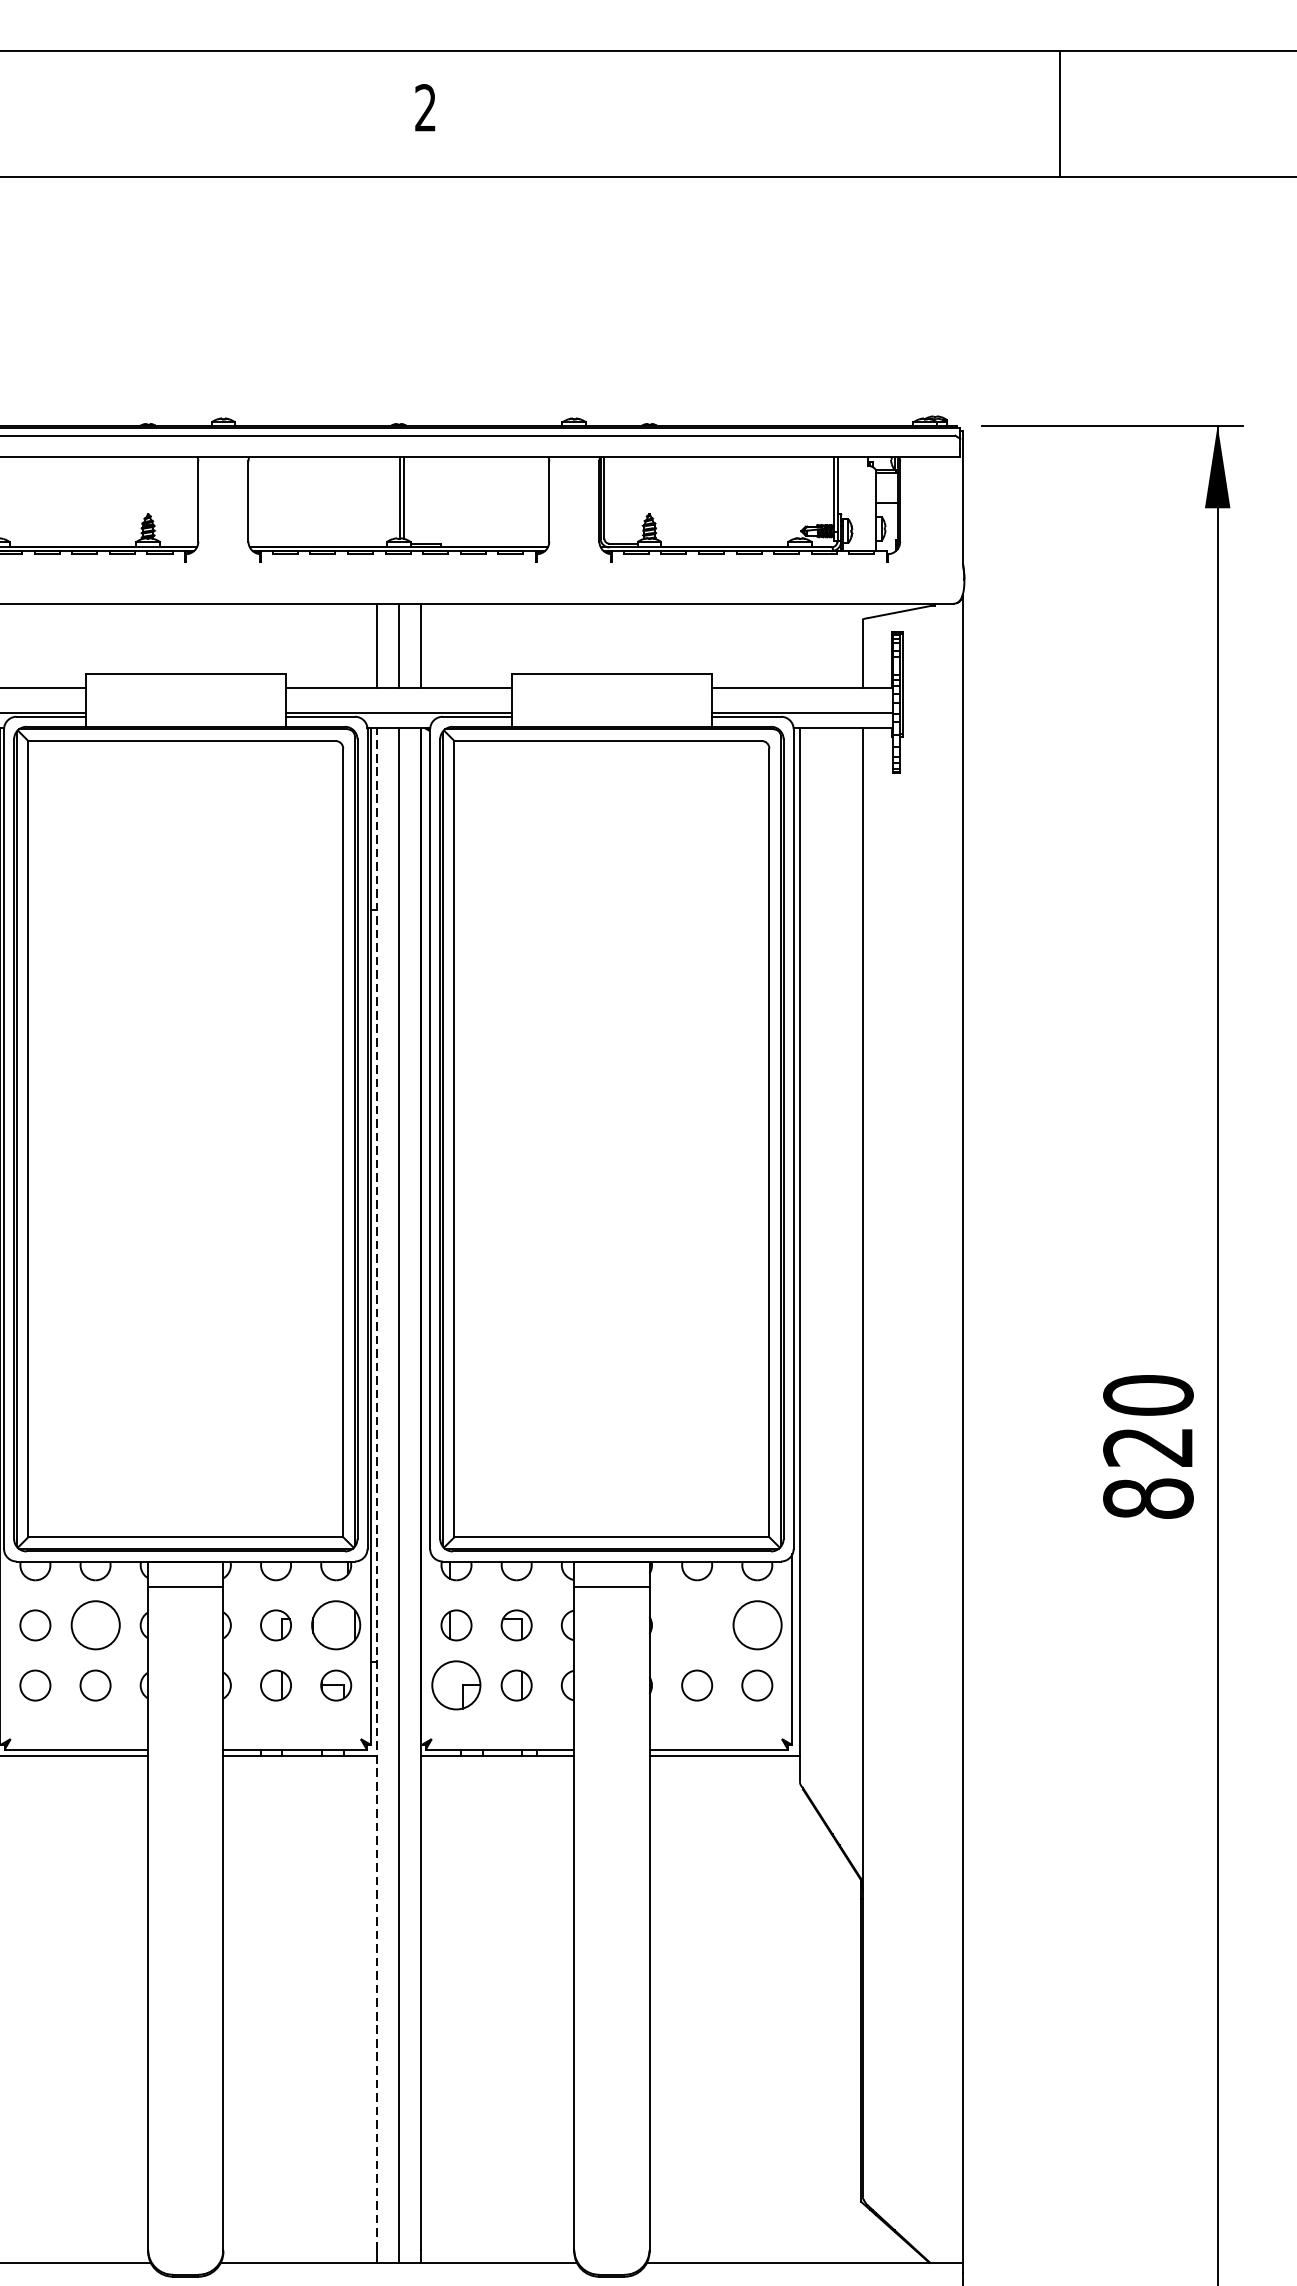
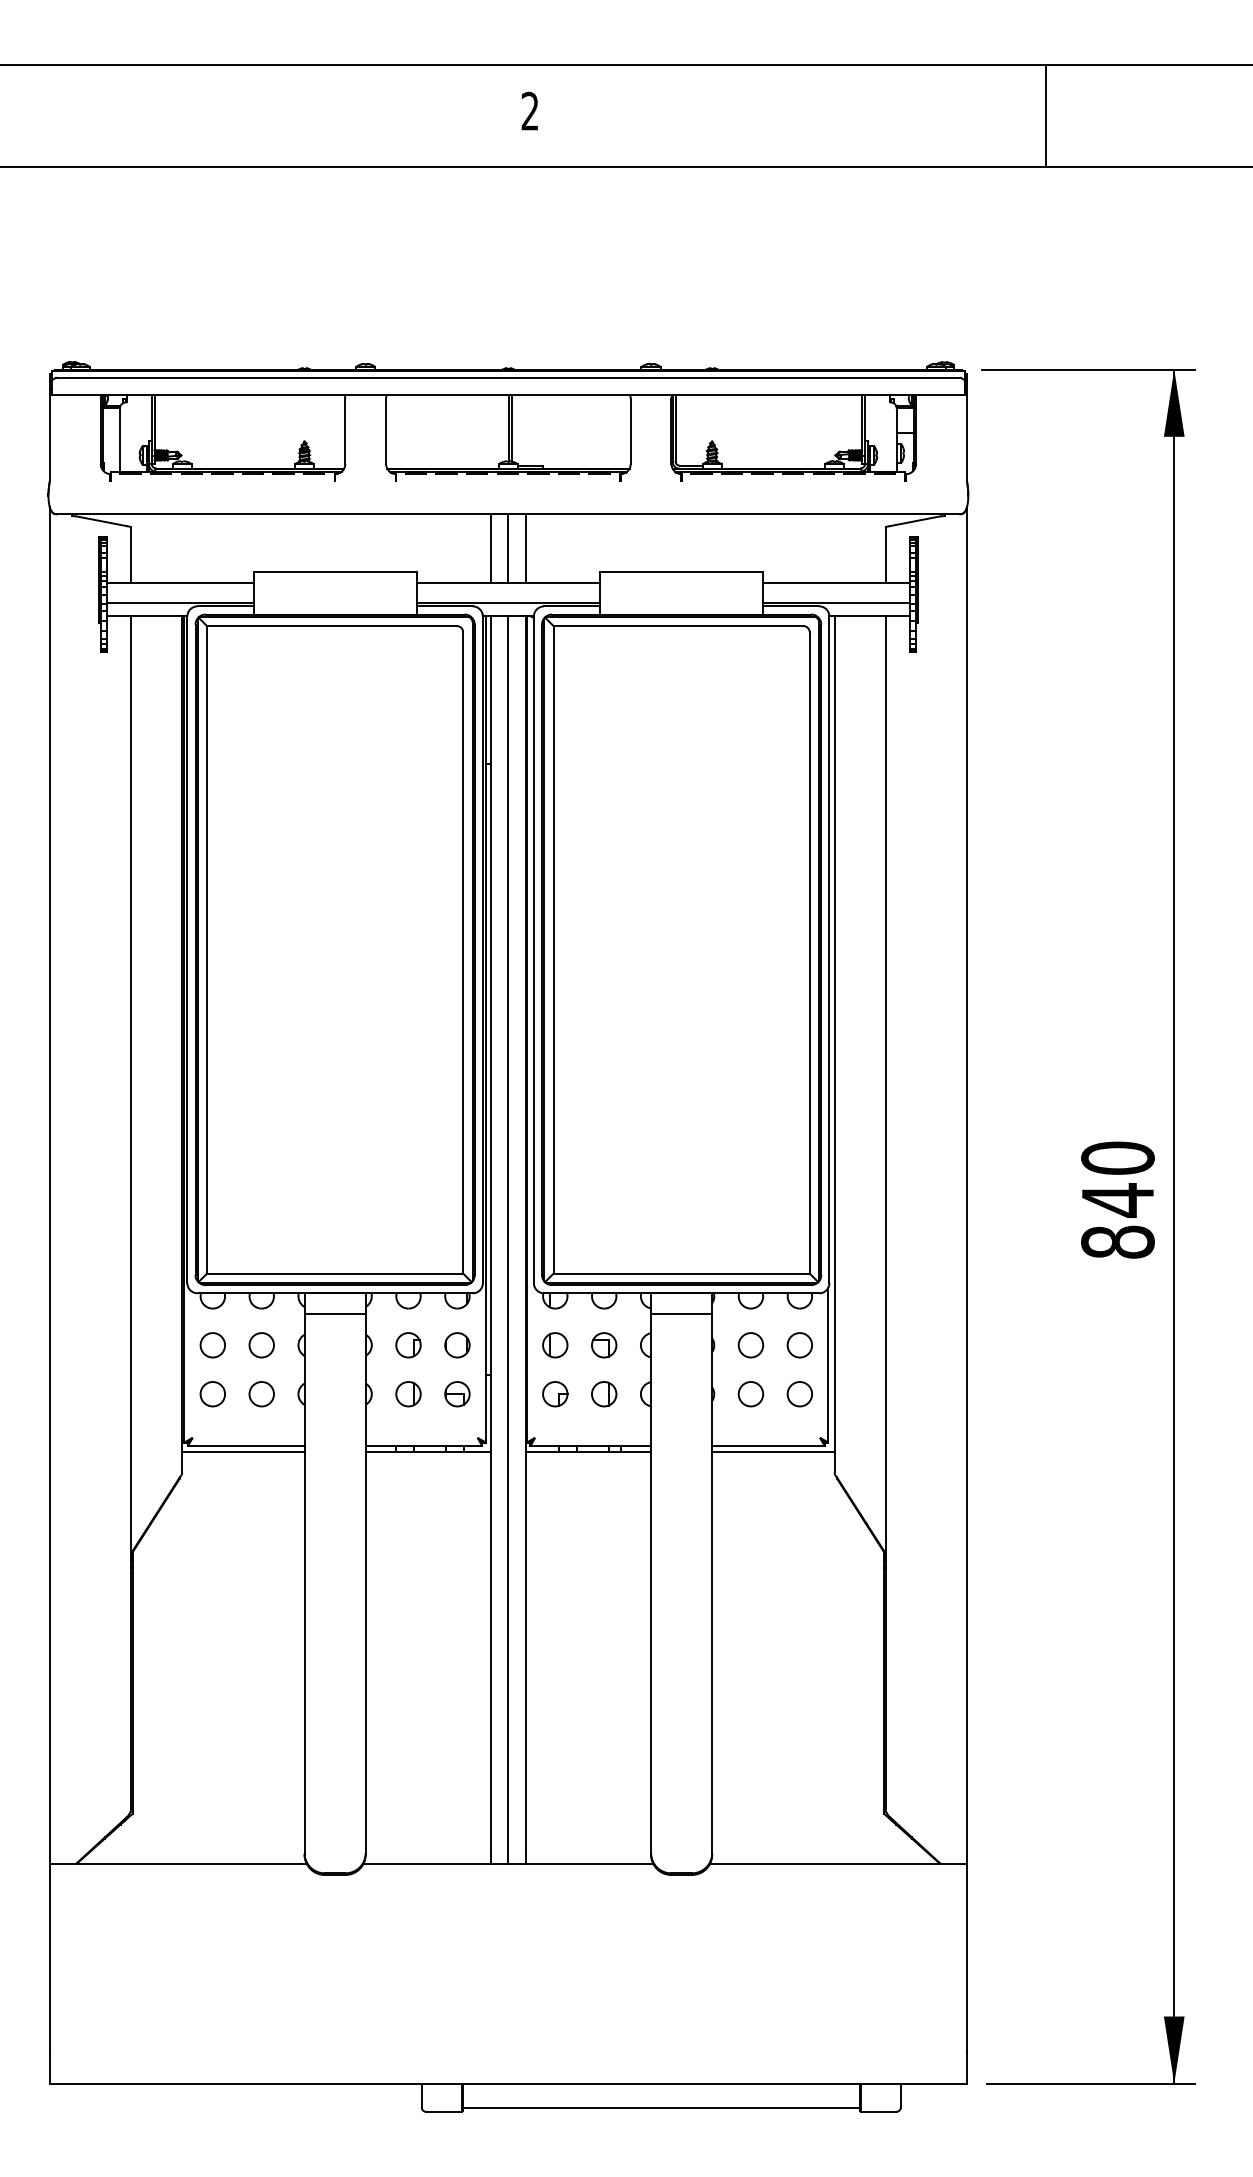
text: (1147, 1447) -> (1117, 1200), 820 -> 840
line: (376, 1489) -> (490, 1234), dashed -> solid
circle: (95, 1625) -> (261, 1345), size x0.62
part: (336, 1625) -> (457, 1345), size x0.62
circle: (696, 1625) -> (750, 1345), added
circle: (756, 1625) -> (799, 1345), size x0.62
part: (456, 1685) -> (555, 1394), size x0.62

